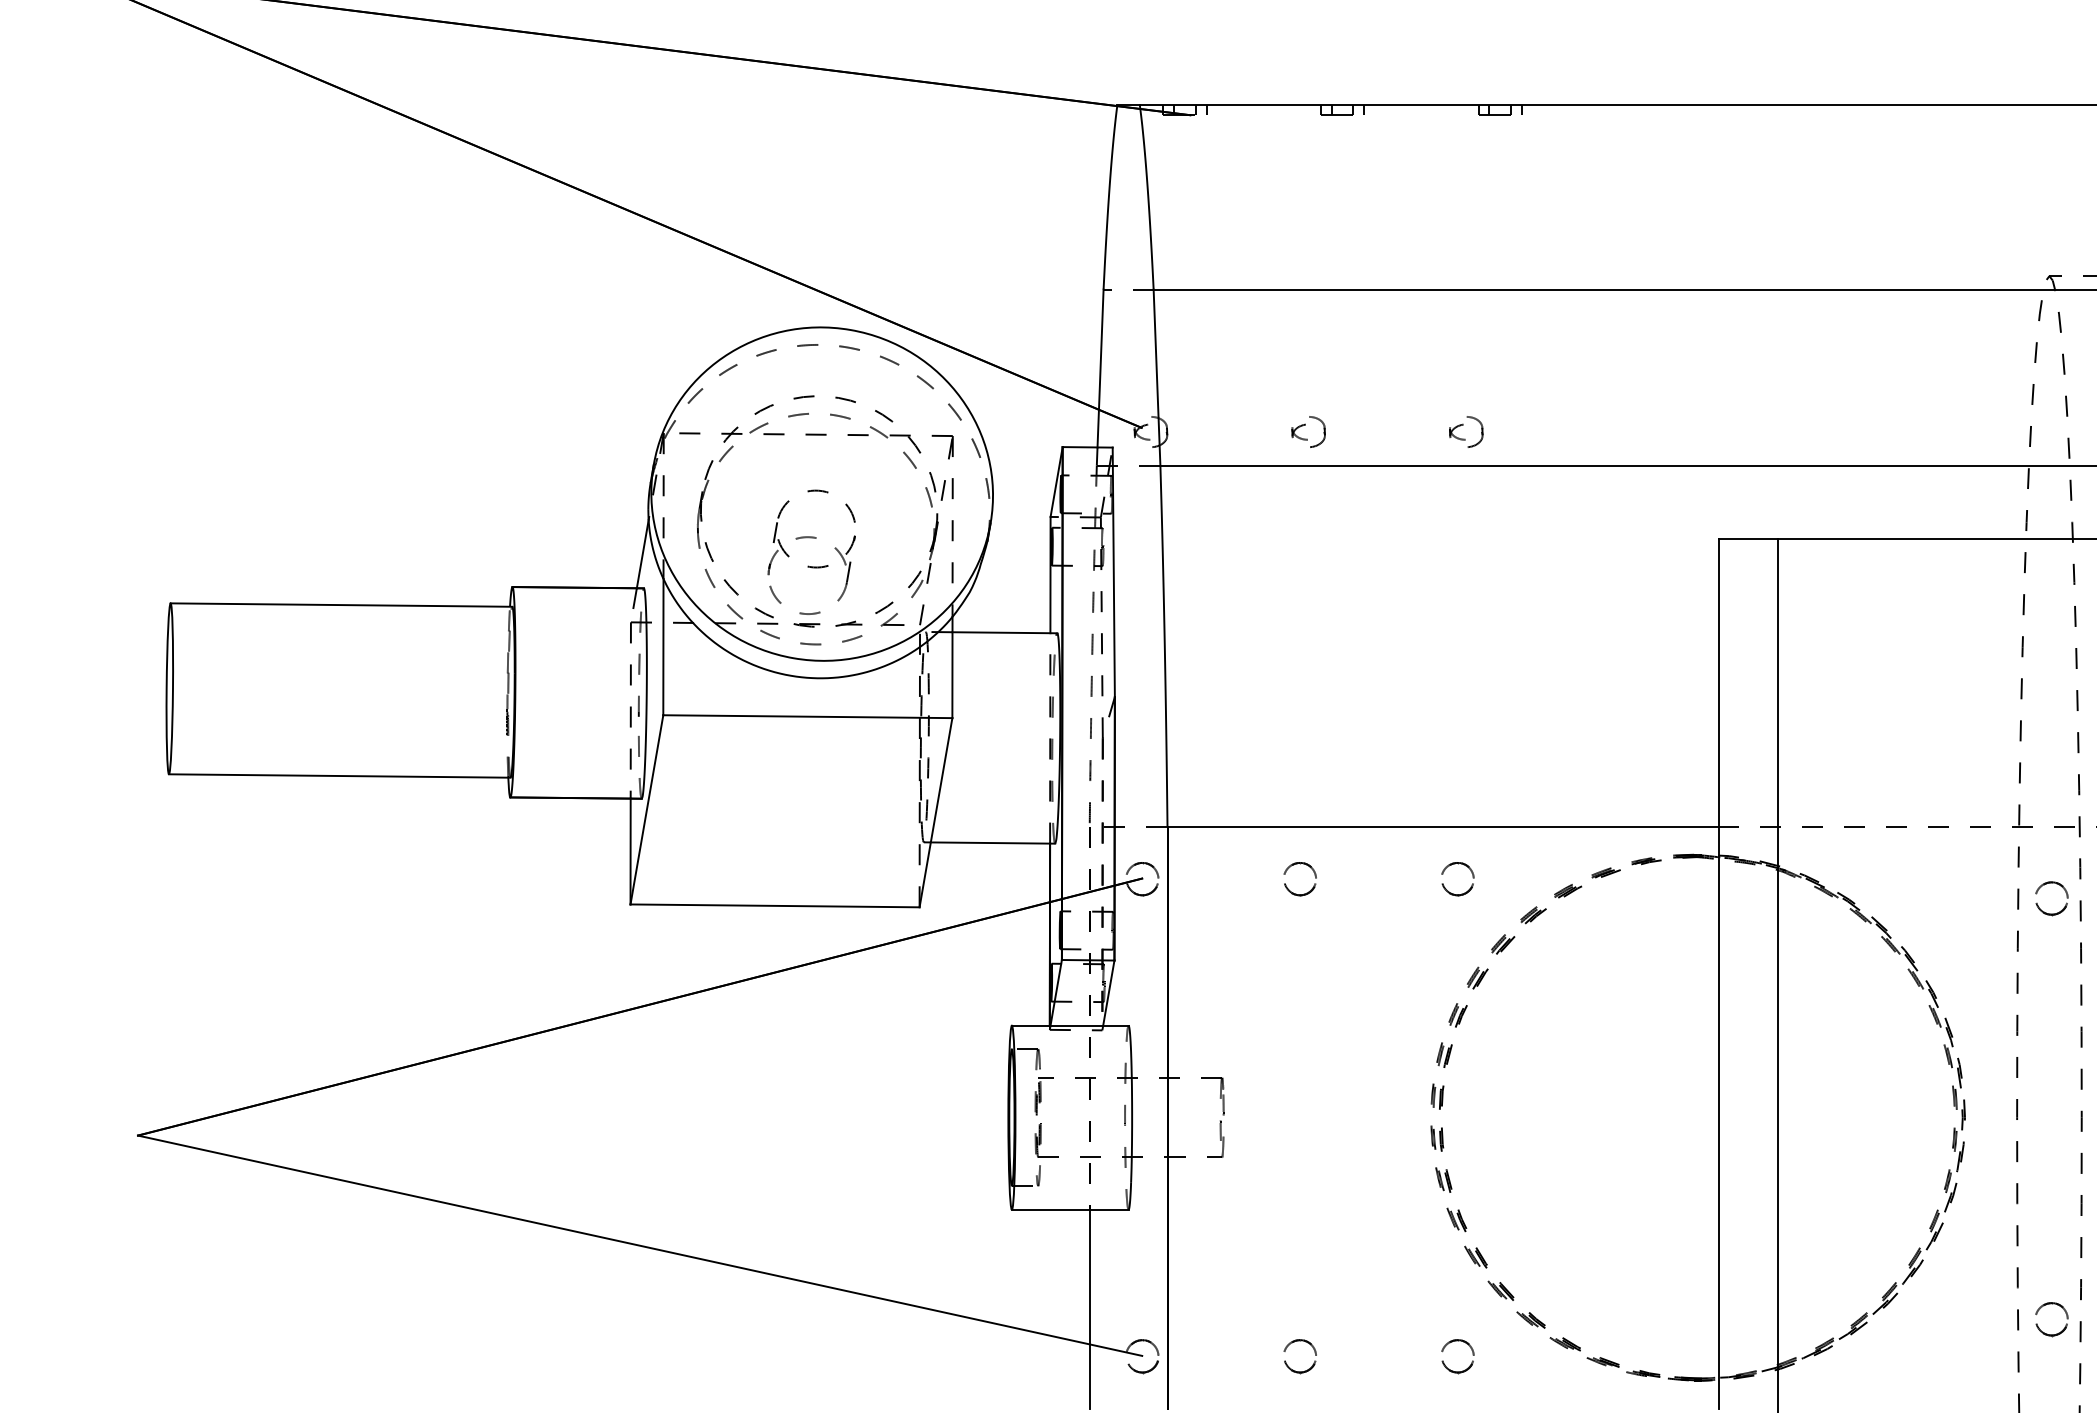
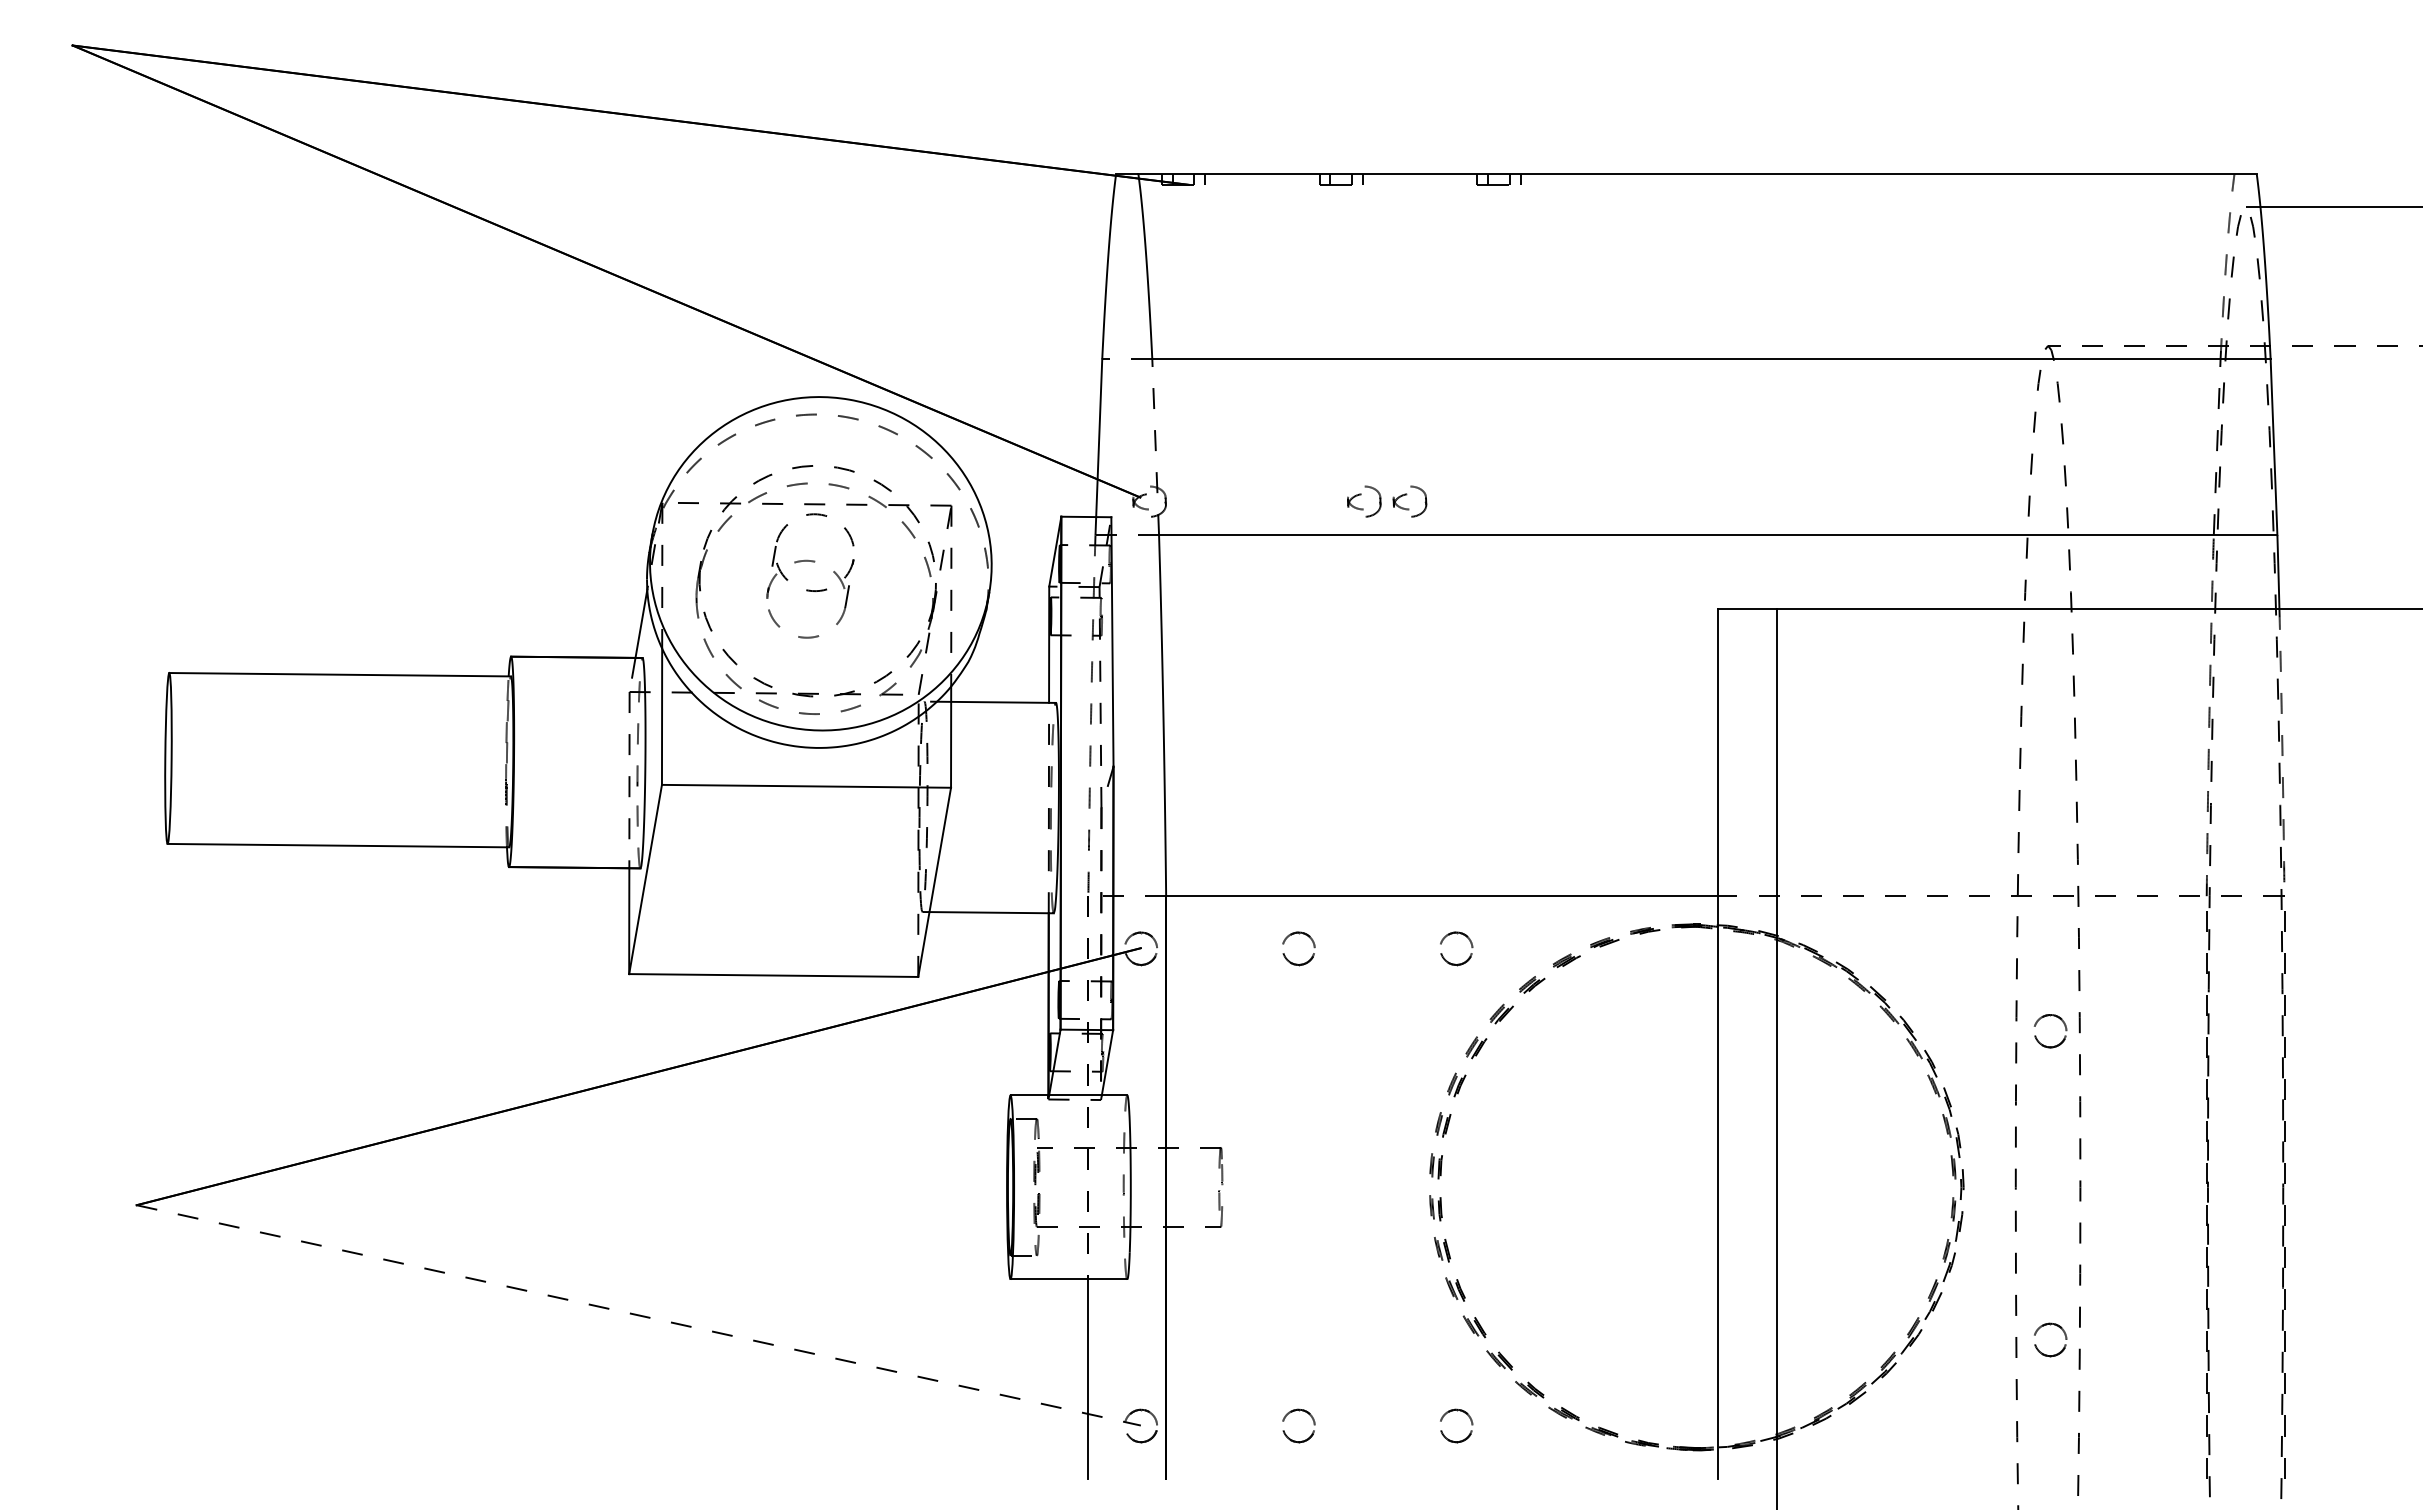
line: (1156, 376) -> (1155, 446), solid -> dashed
part: (1305, 425) -> (1361, 495), moved
part: (1462, 425) -> (1406, 495), moved
part: (813, 538) -> (812, 562), moved
part: (2065, 902) -> (2064, 1035), moved
line: (640, 1245) -> (639, 1315), solid -> dashed
part: (2051, 1304) -> (2050, 1325), moved

